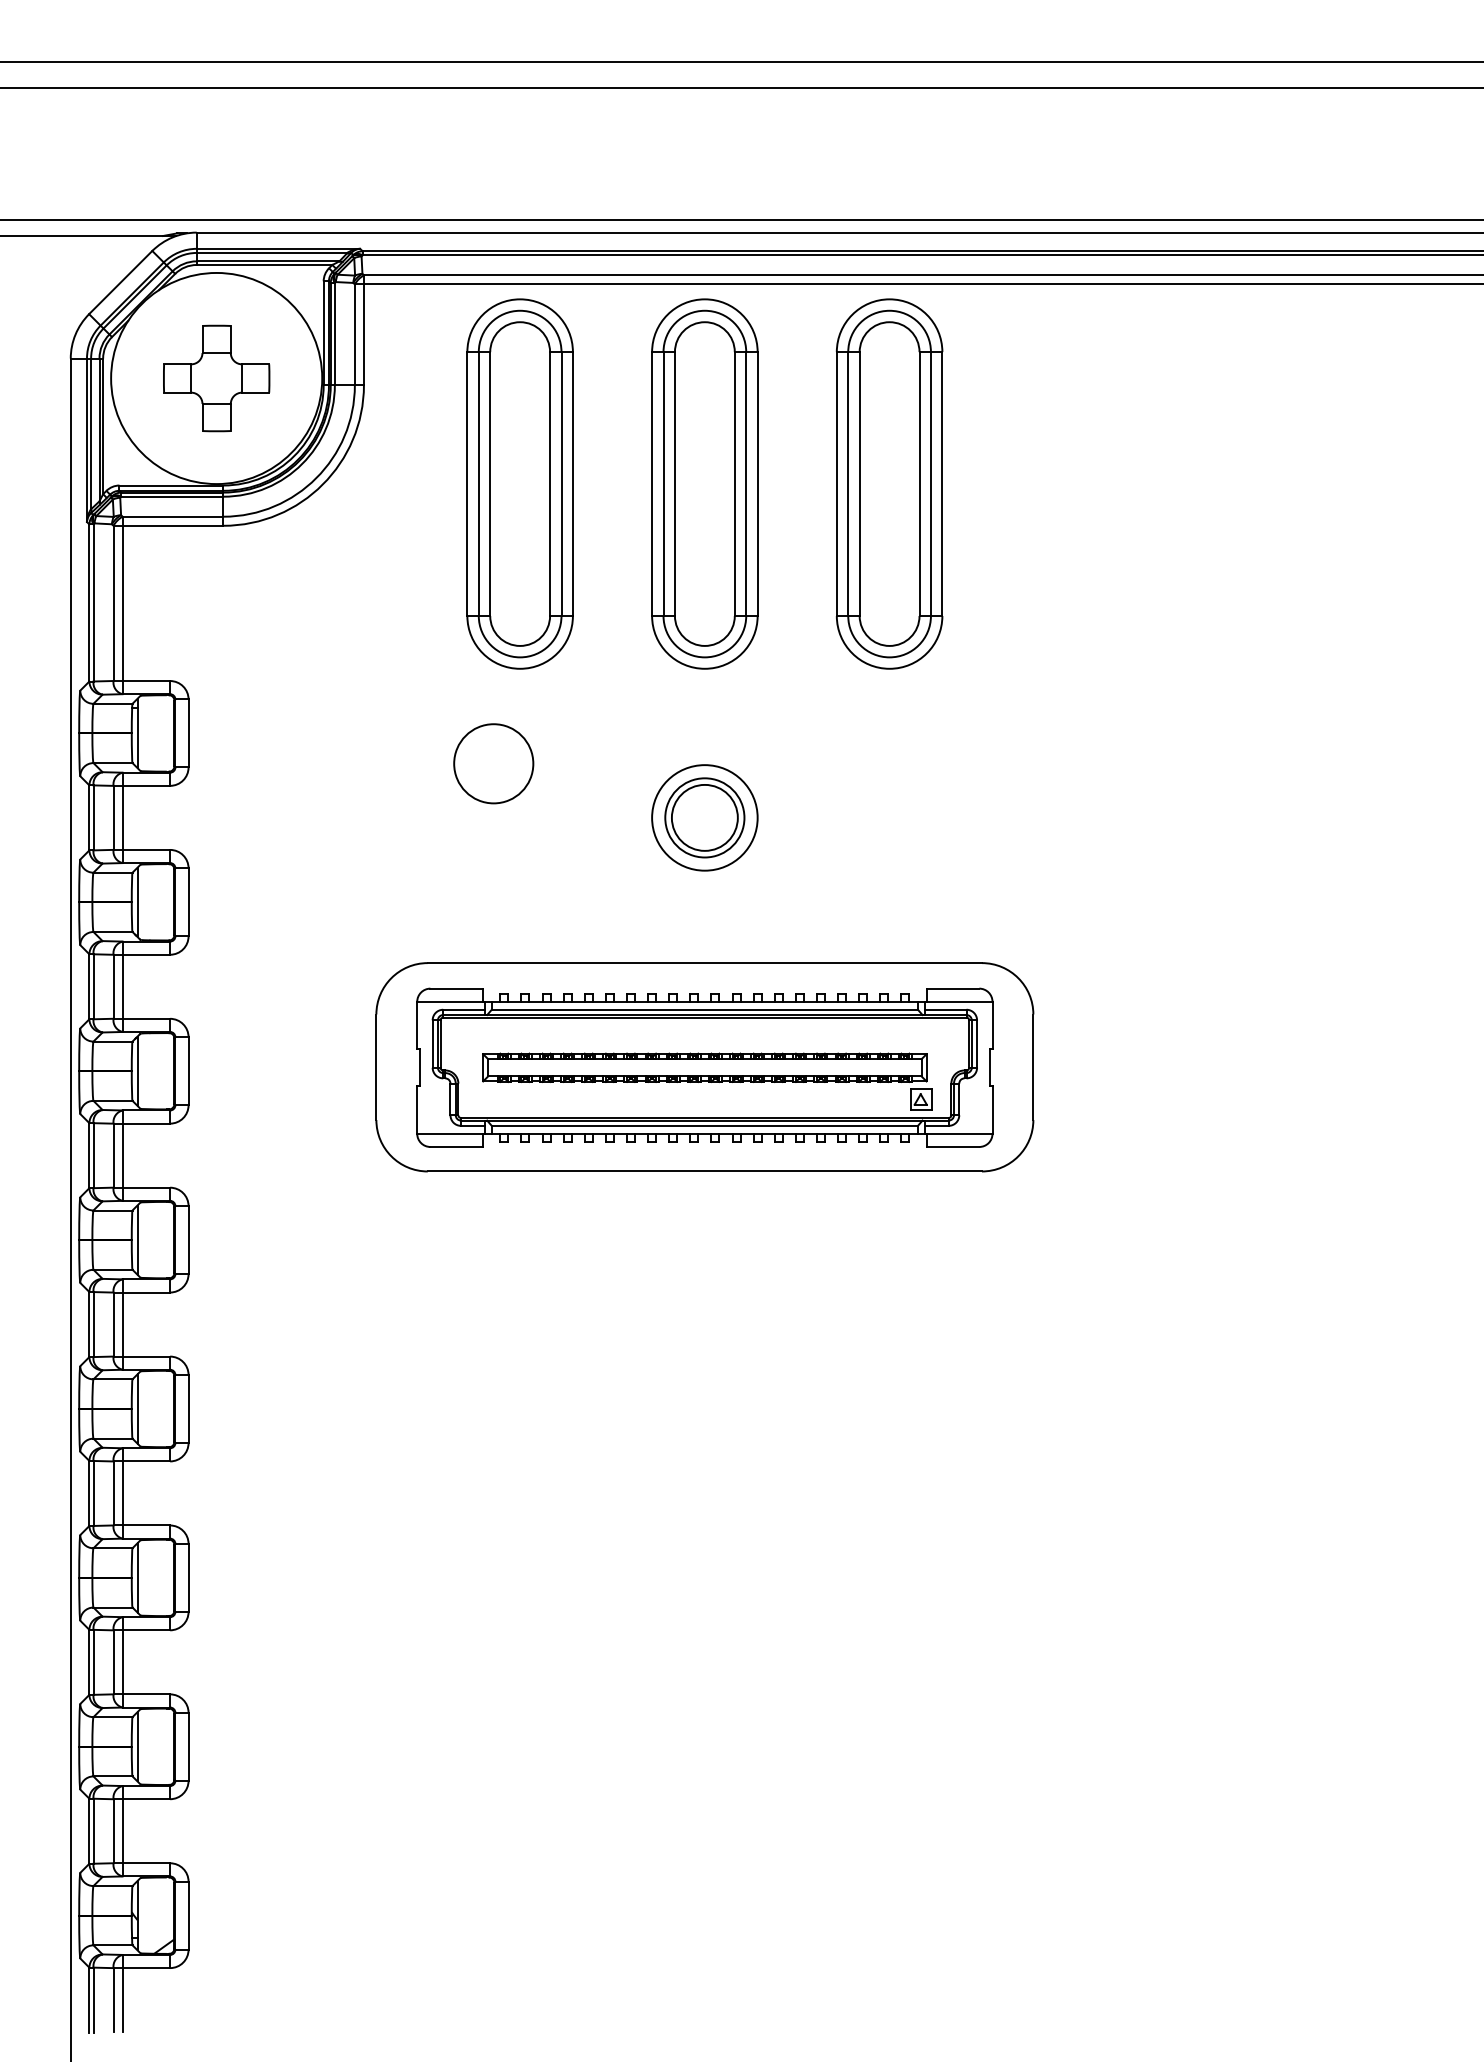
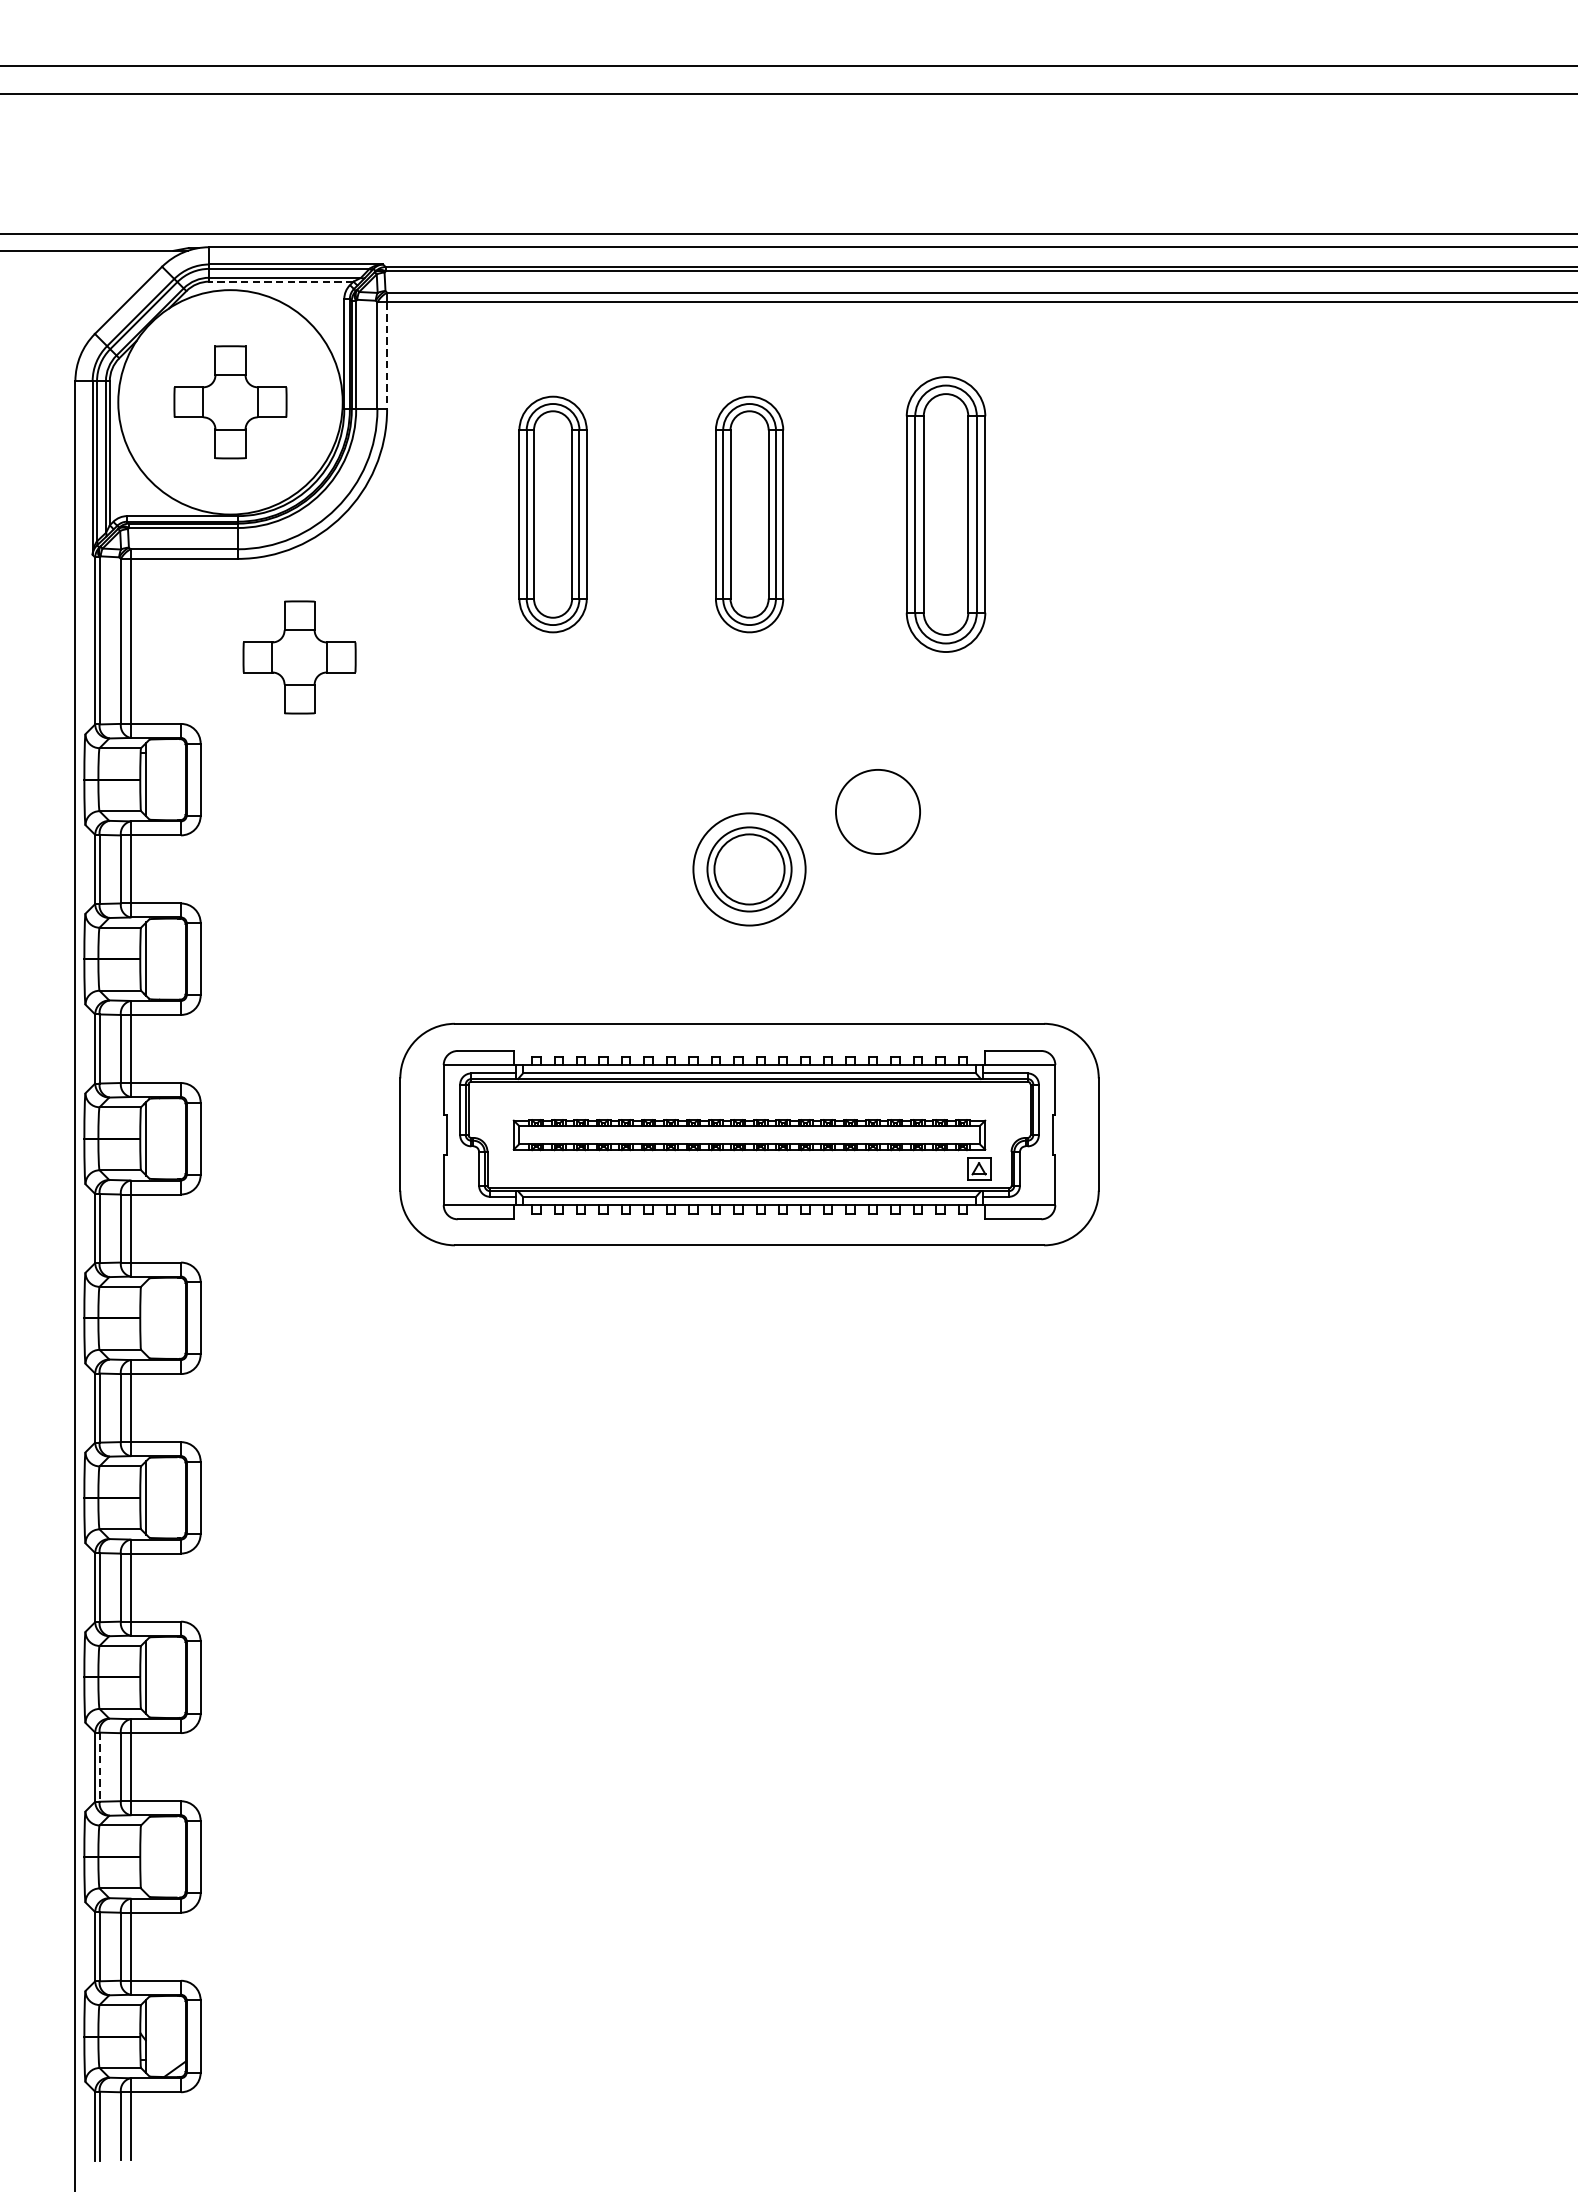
line: (264, 265) -> (281, 282), solid -> dashed
line: (363, 335) -> (386, 356), solid -> dashed
part: (519, 483) -> (552, 513), size x0.6
part: (704, 483) -> (749, 513), size x0.6
part: (889, 483) -> (945, 513), size x0.7
part: (281, 618) -> (299, 657), added
circle: (493, 763) -> (877, 811), moved
line: (137, 1239) -> (146, 1317), removed
line: (93, 1662) -> (99, 1767), solid -> dashed
line: (137, 1746) -> (146, 1856), removed

